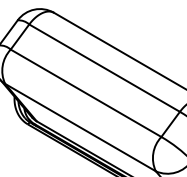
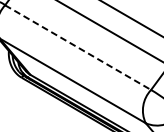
line: (86, 93) -> (78, 47), solid -> dashed

